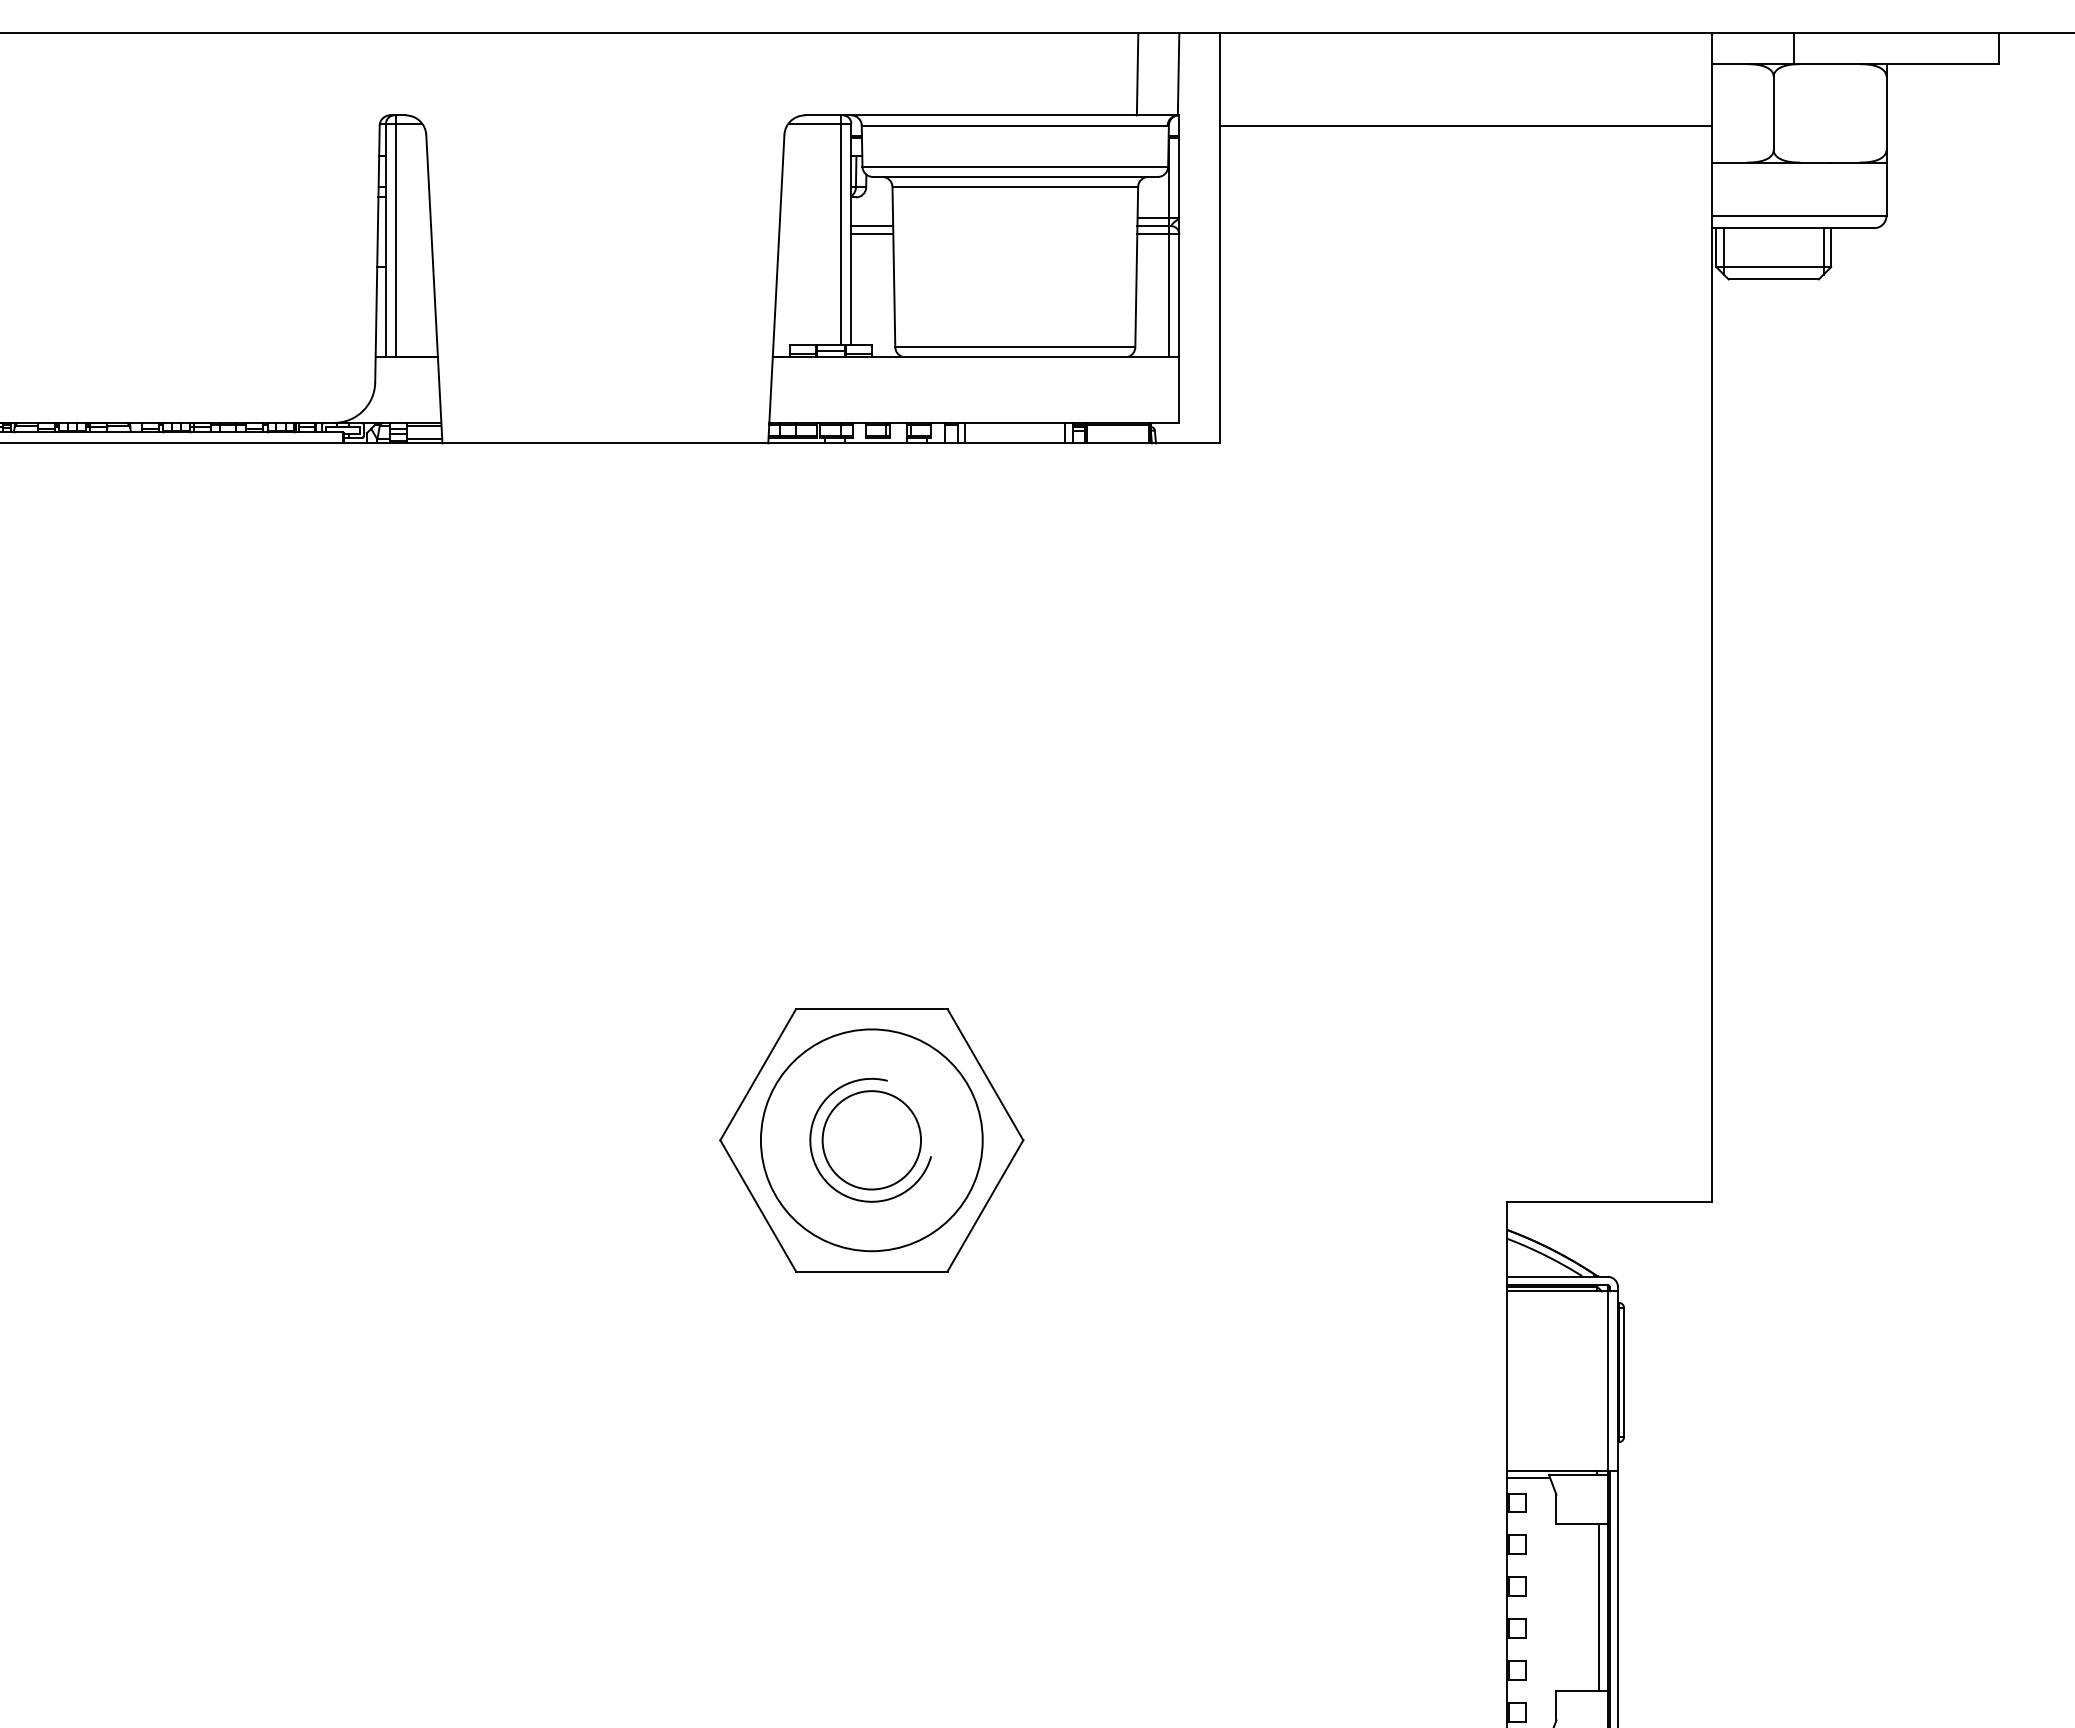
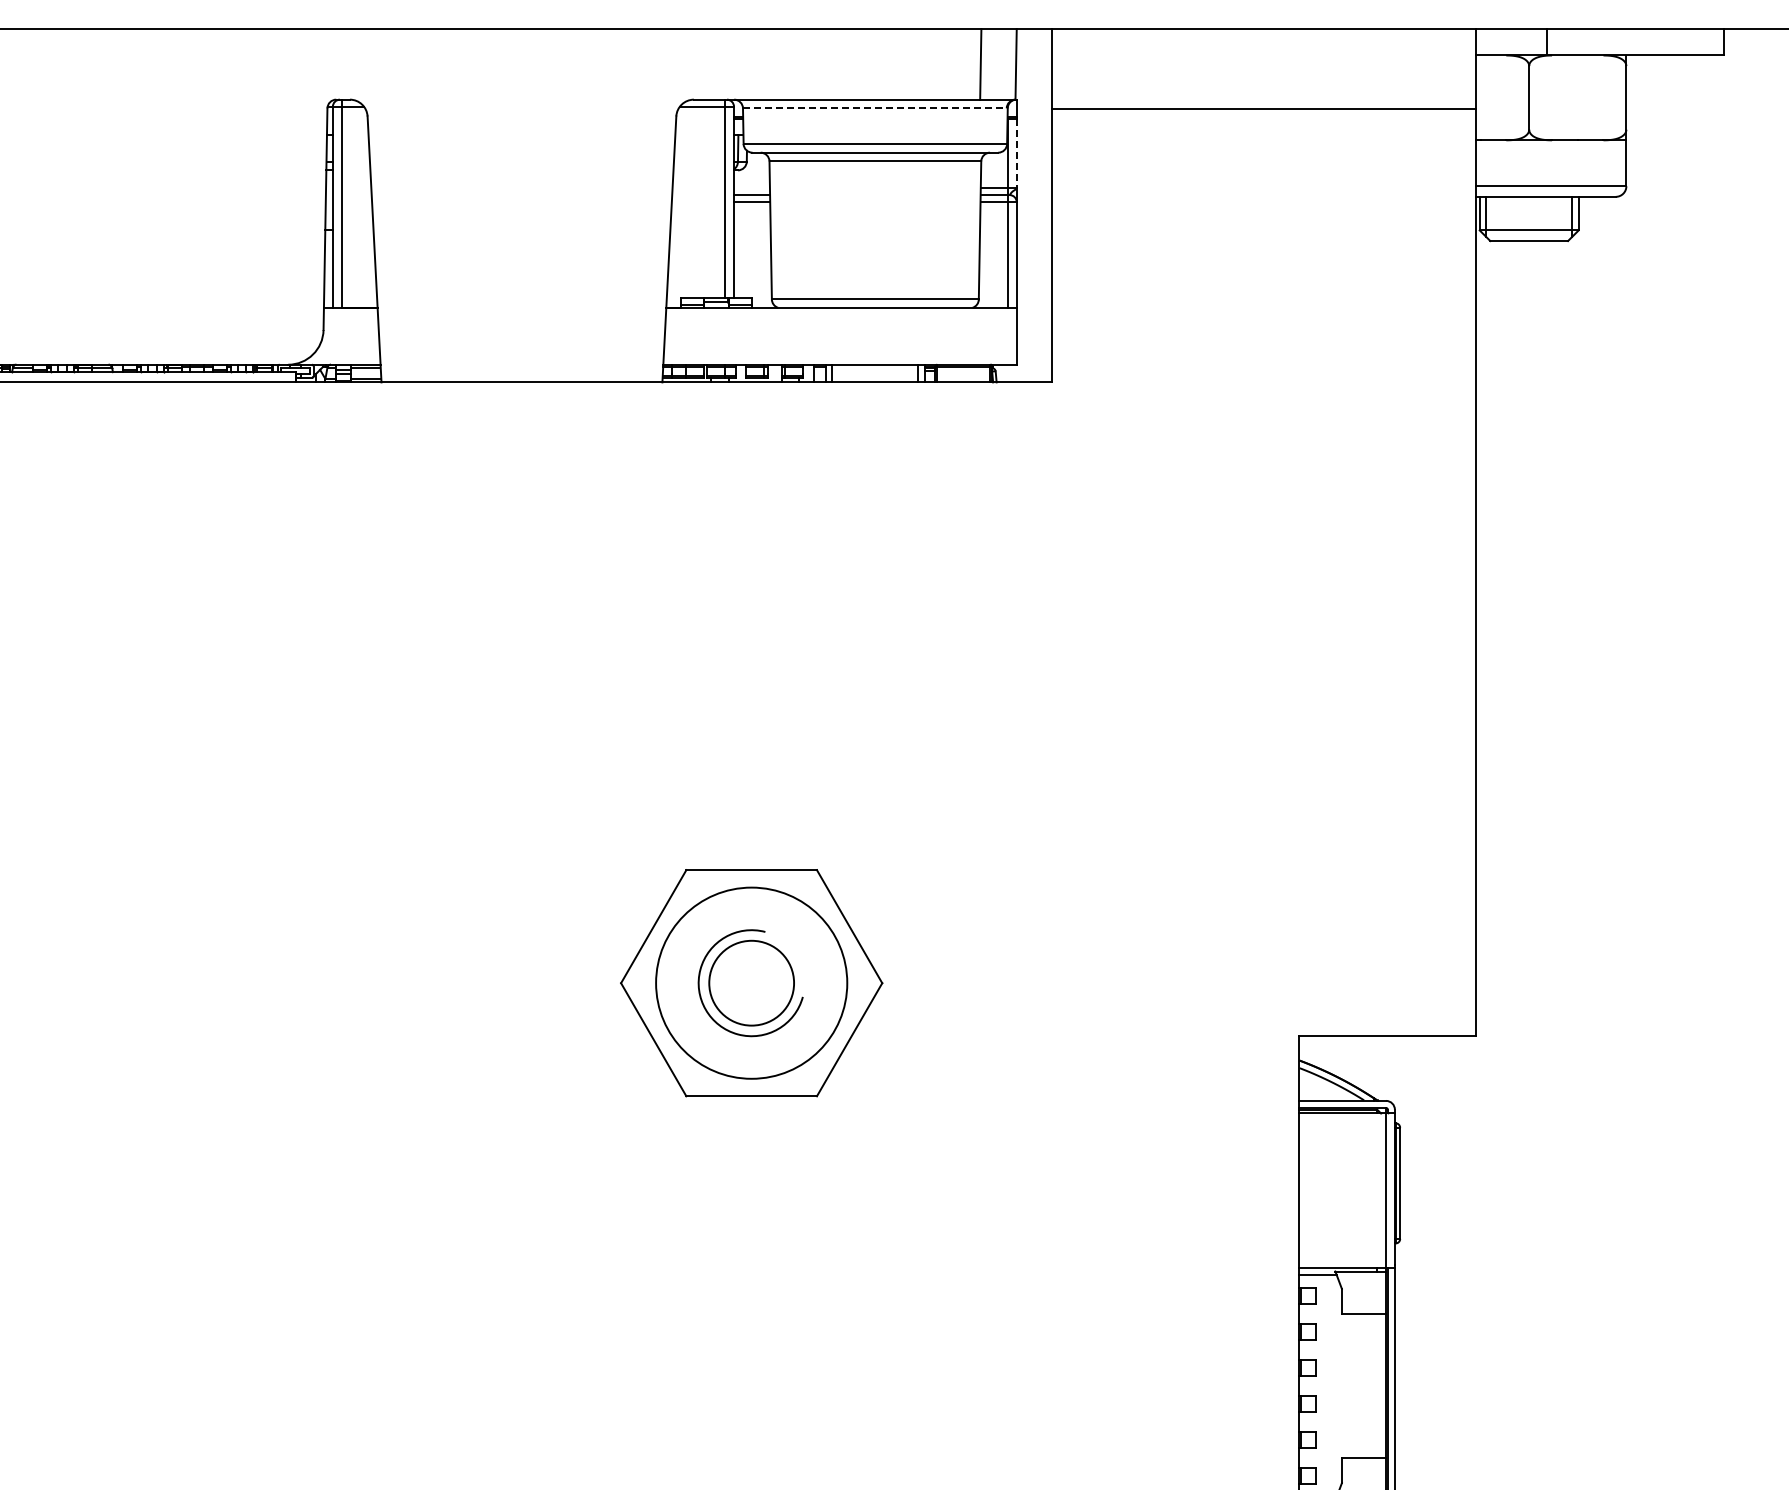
line: (1014, 125) -> (874, 108), solid -> dashed
line: (1179, 179) -> (1016, 154), solid -> dashed
line: (1598, 1606) -> (1378, 1385), removed

